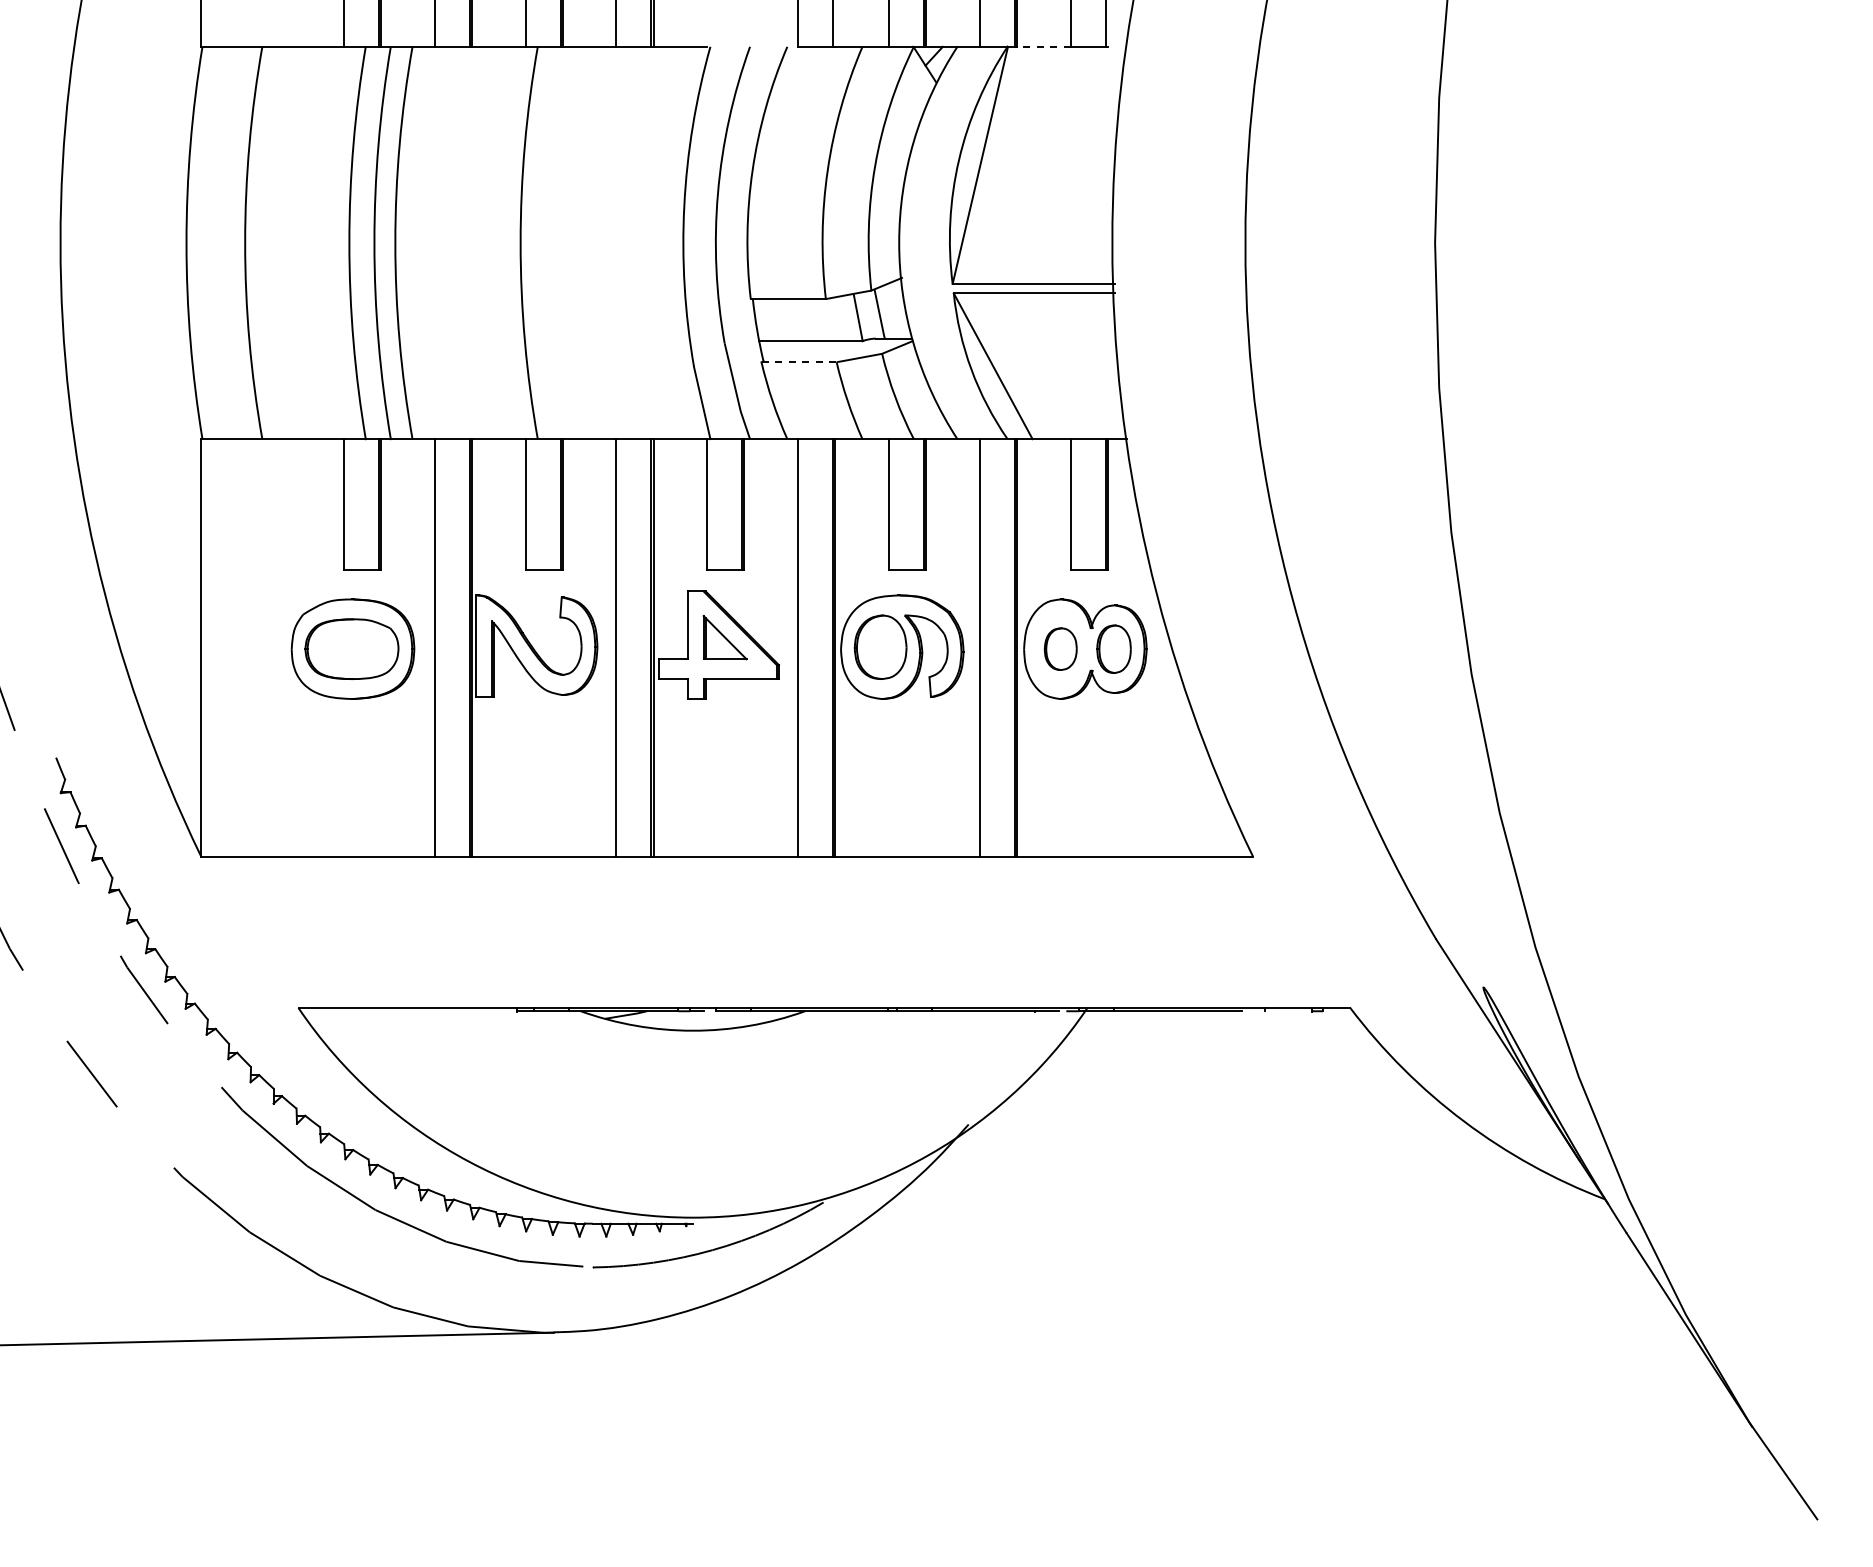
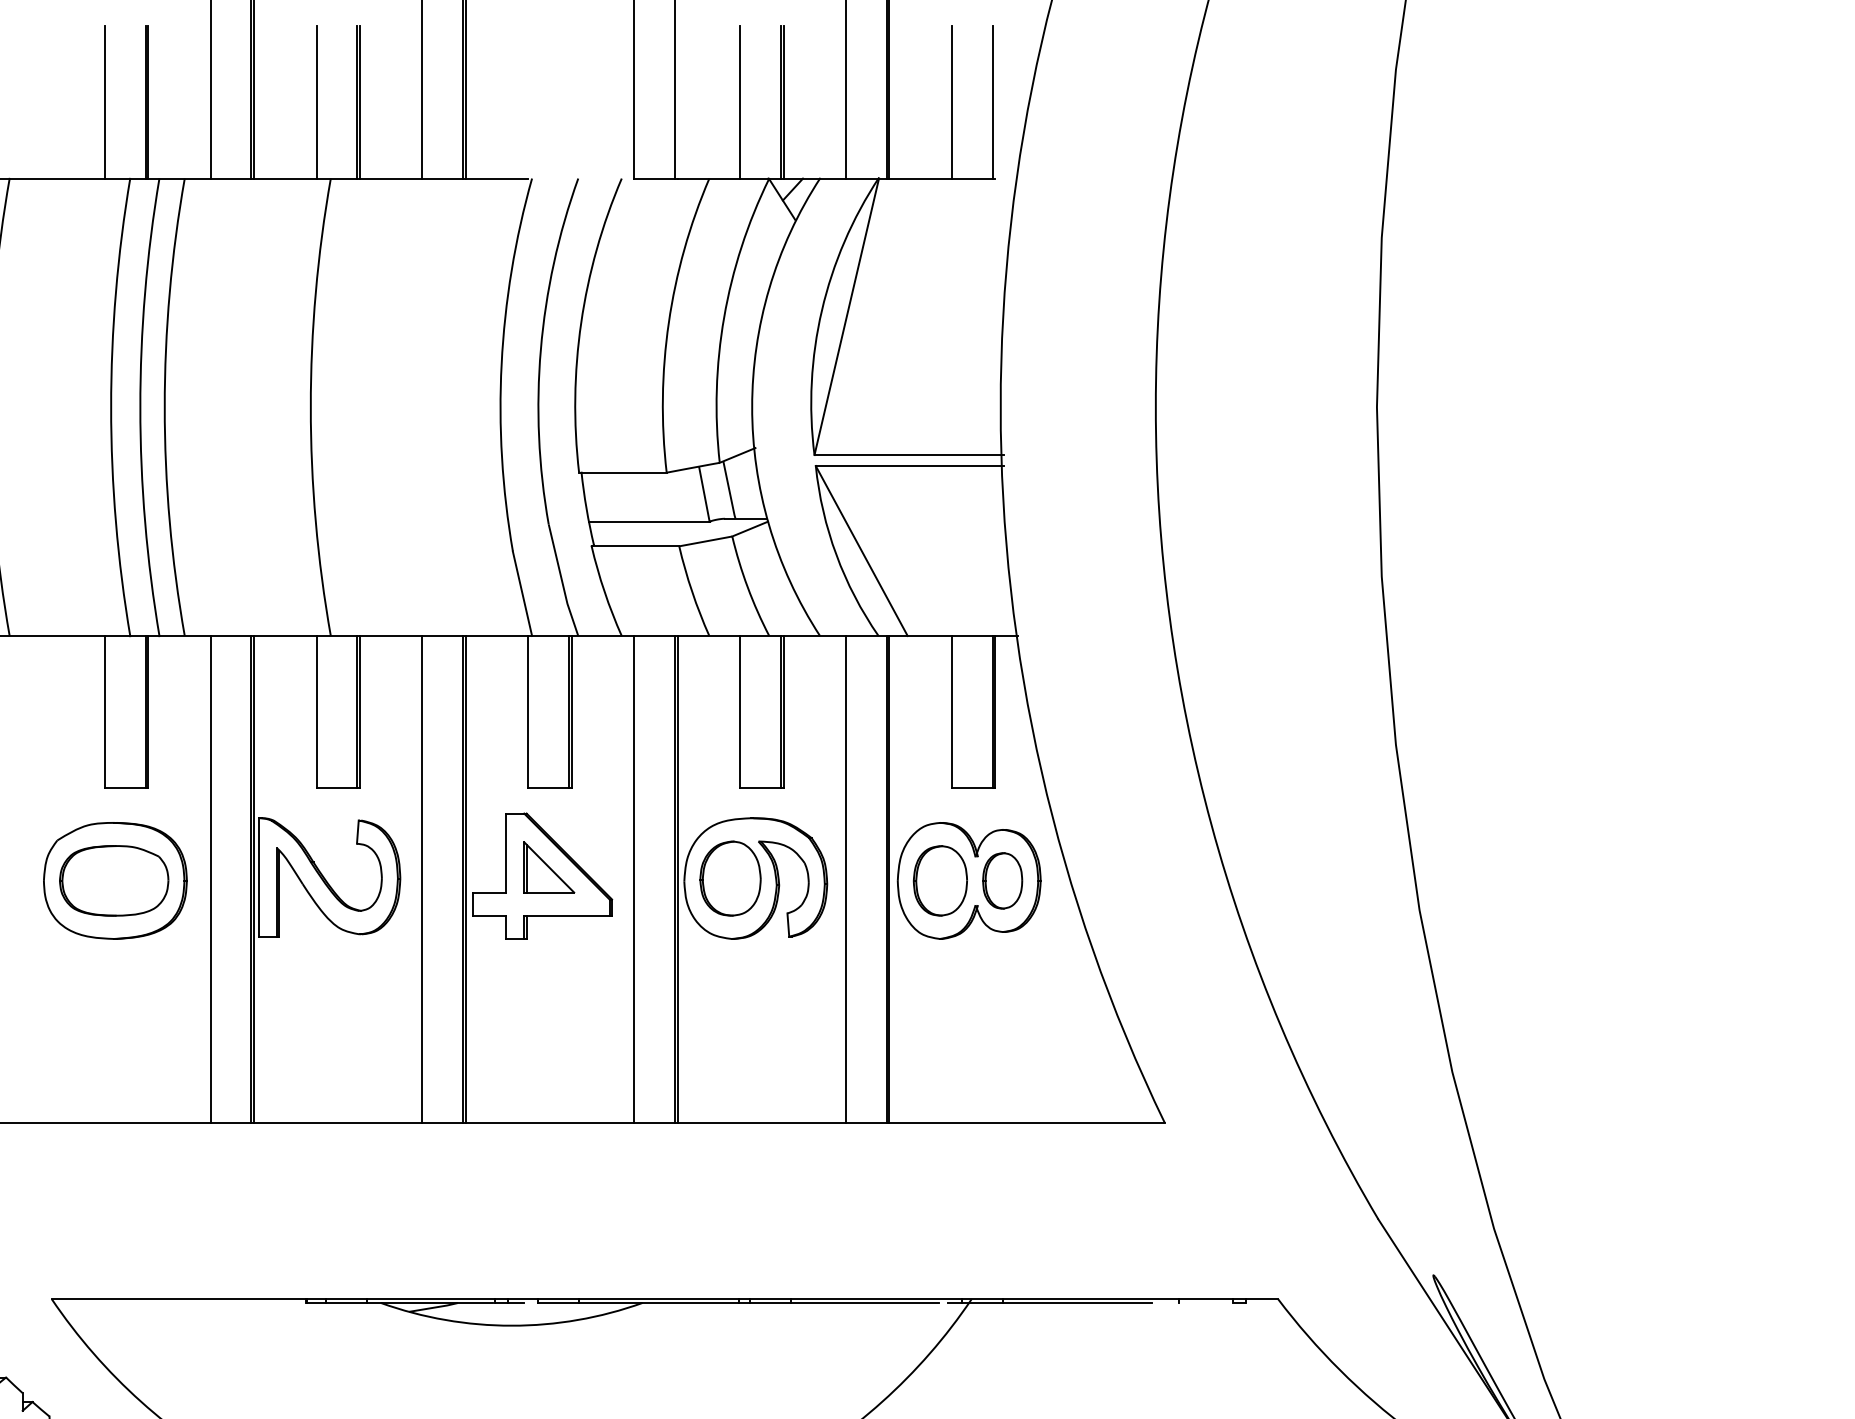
line: (1043, 46) -> (920, 178), dashed -> solid
line: (799, 362) -> (635, 546), dashed -> solid
part: (1060, 648) -> (940, 880), size x1.43

